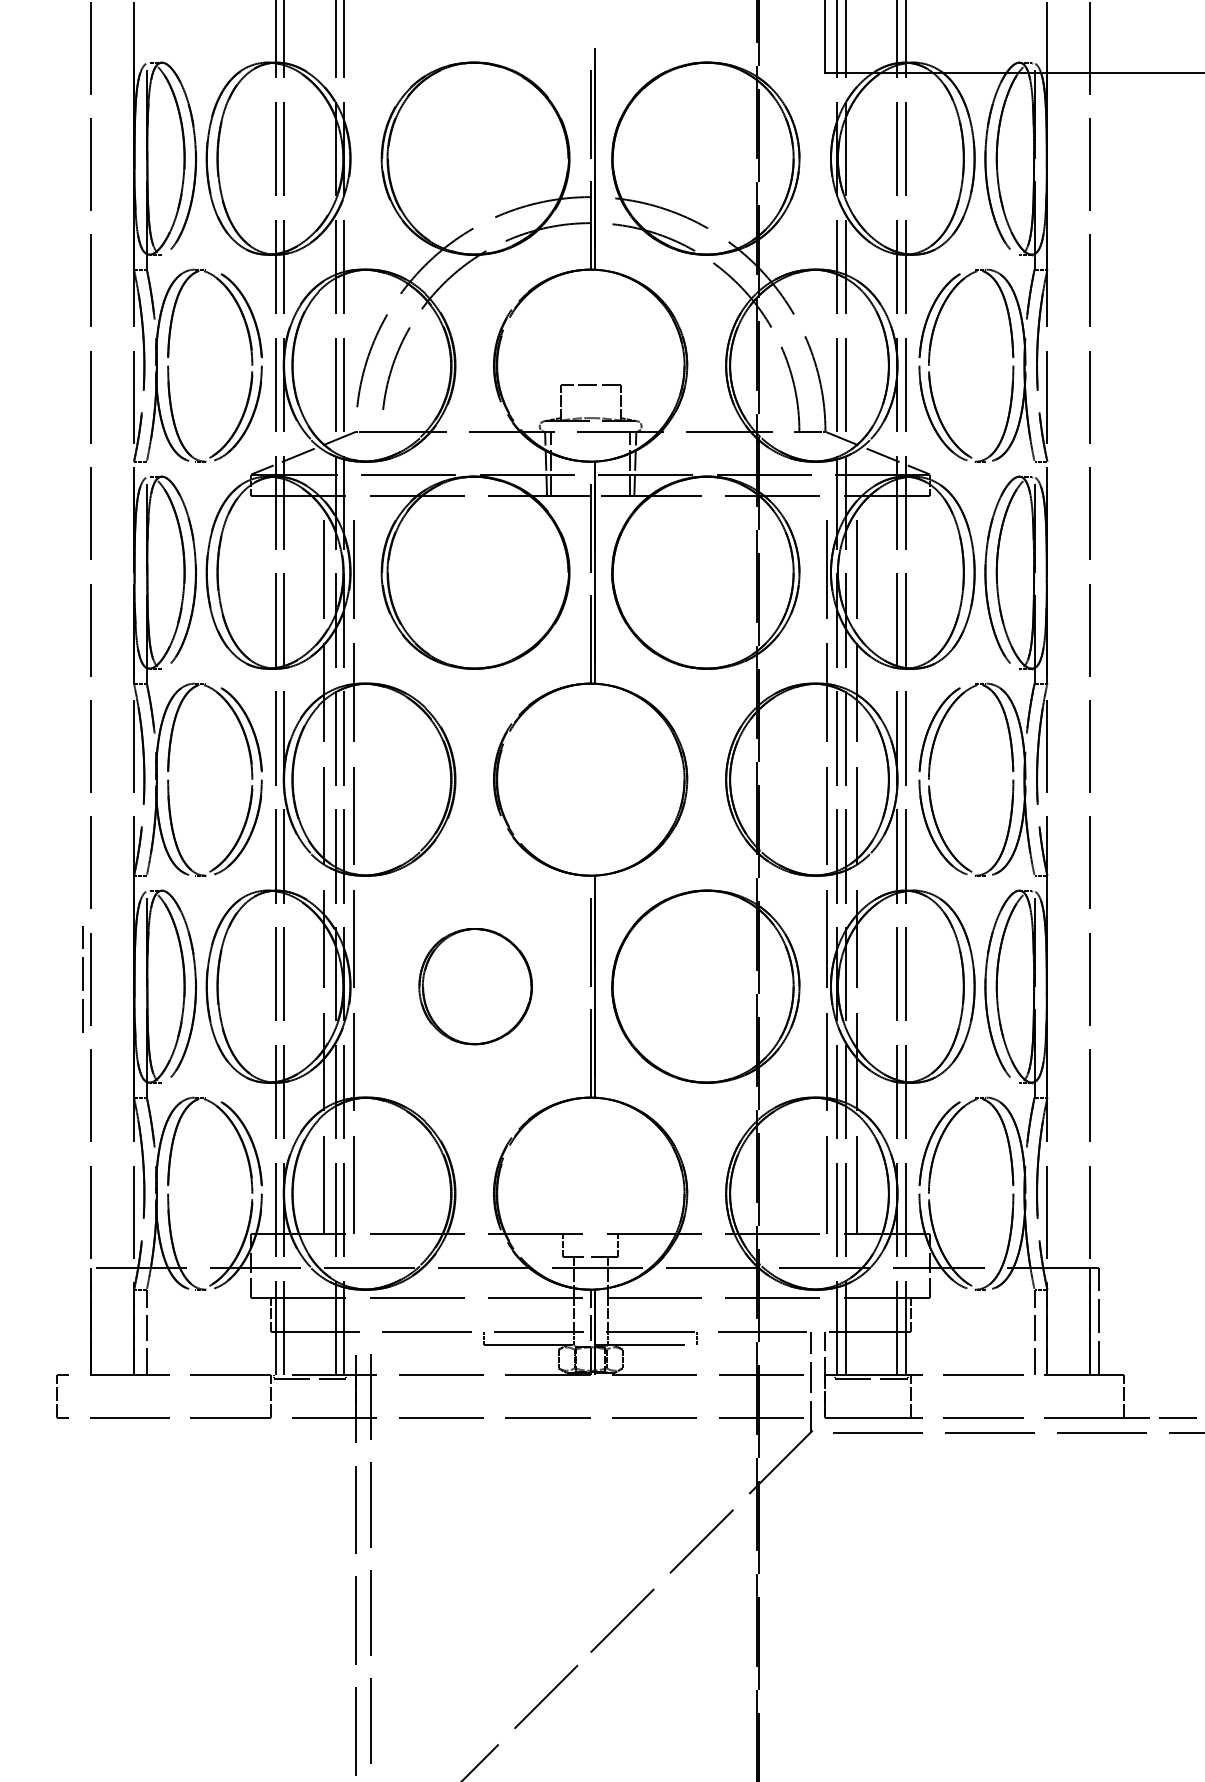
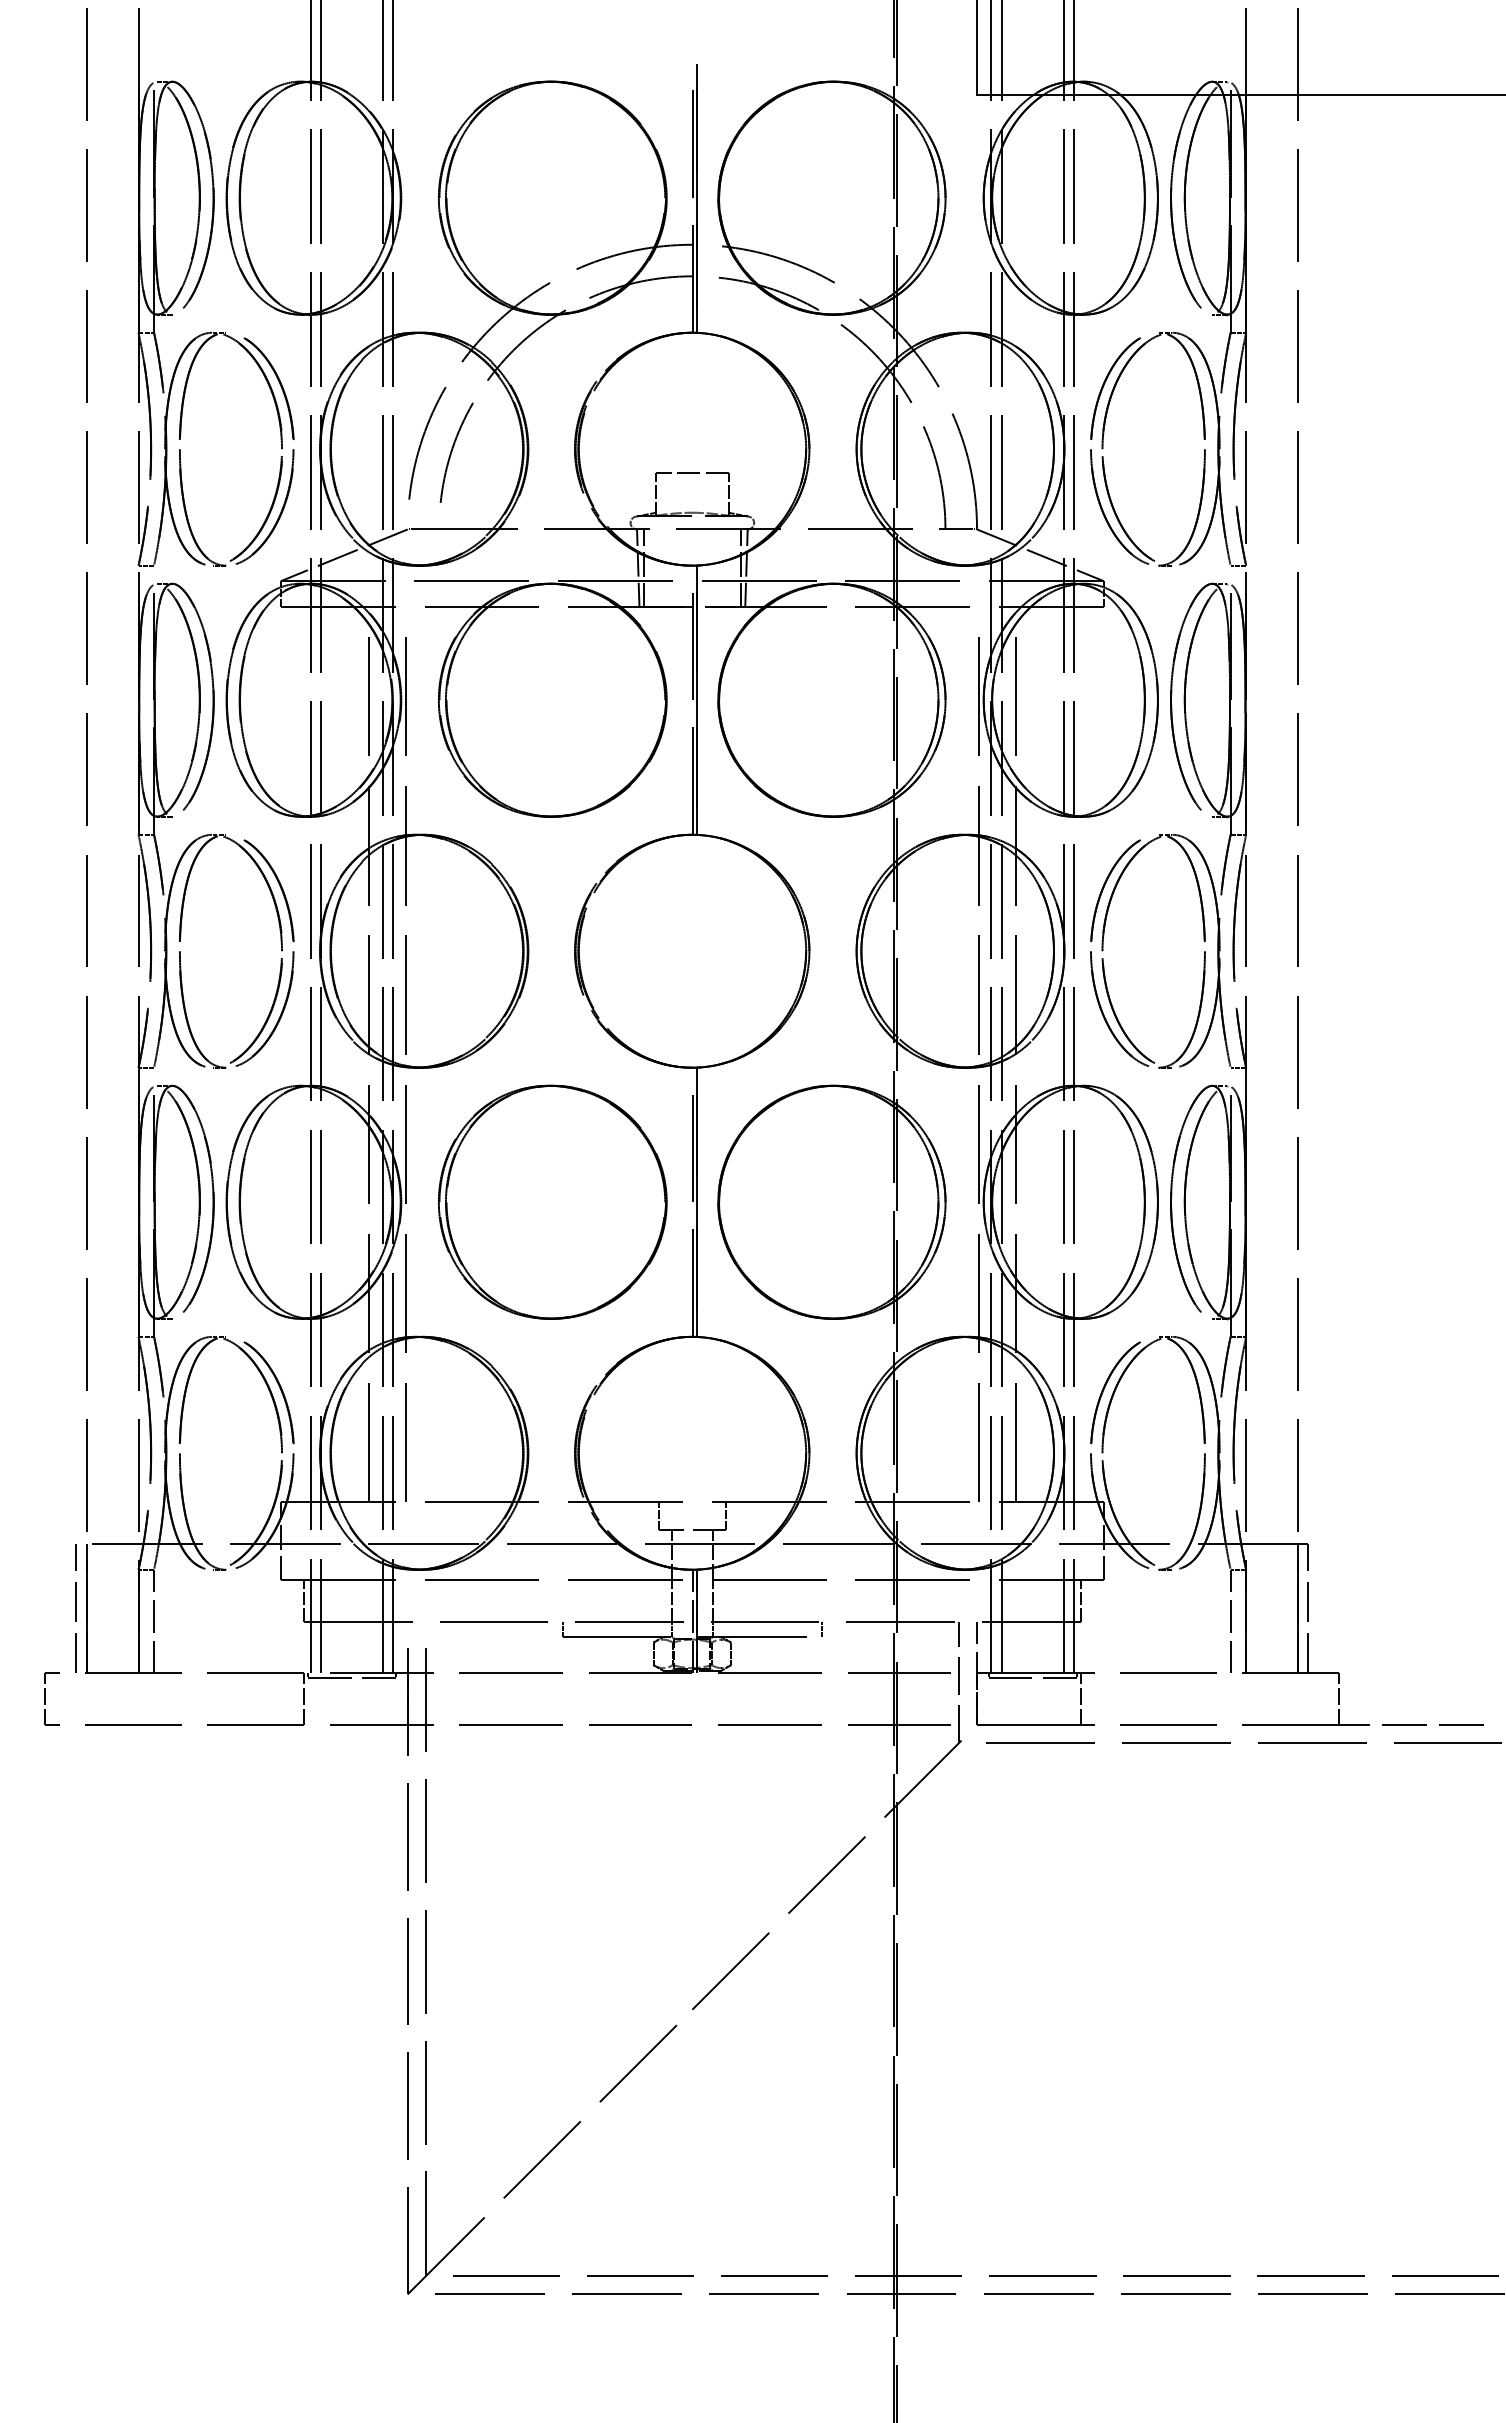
line: (82, 979) -> (75, 1608), moved
part: (475, 986) -> (552, 1201), size x1.67

